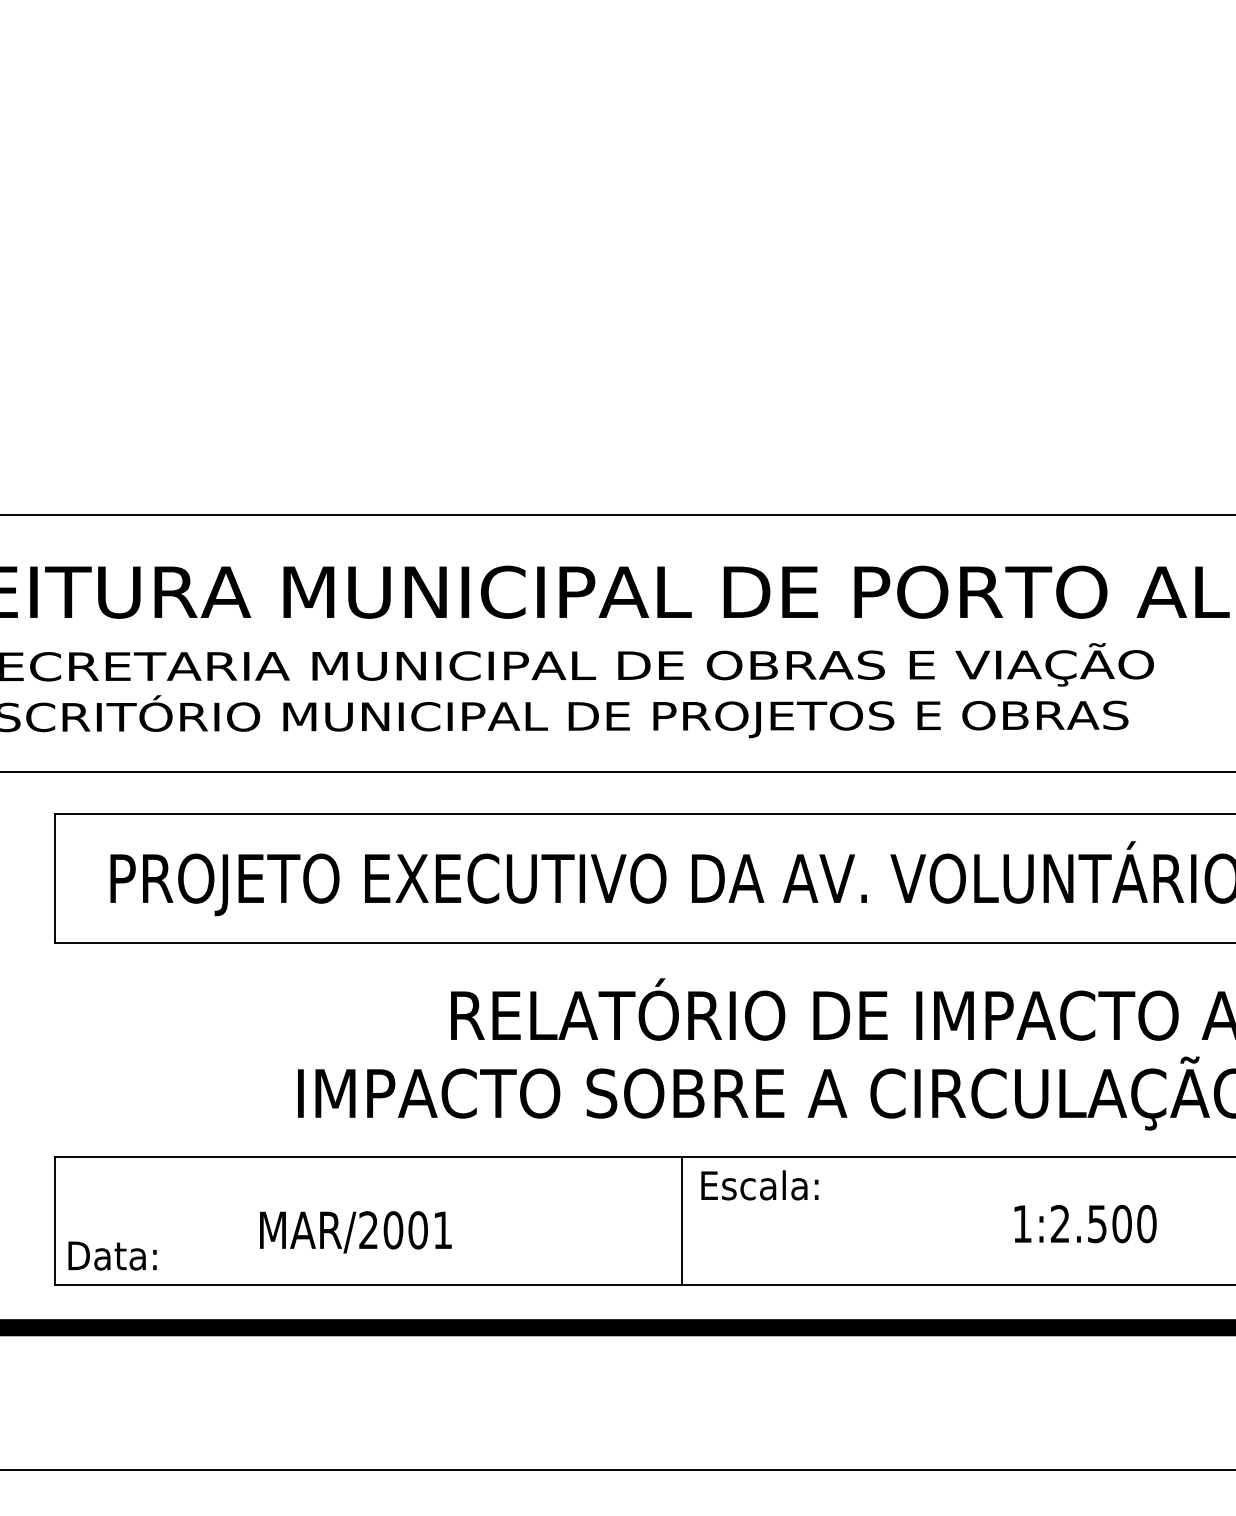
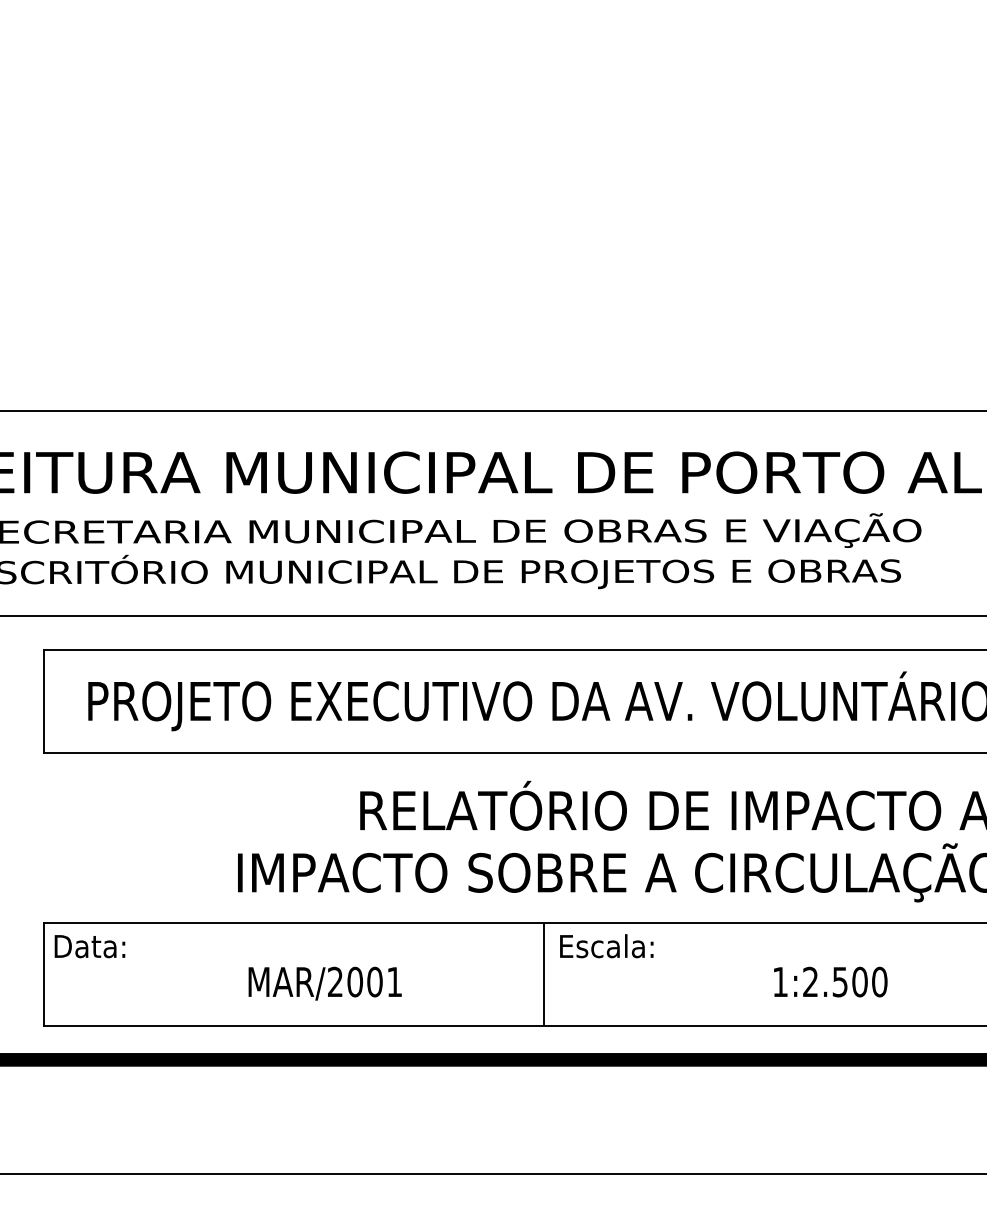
text: (1085, 1223) -> (830, 981), moved
text: (354, 1232) -> (324, 983), moved
text: (111, 1255) -> (89, 946), moved

